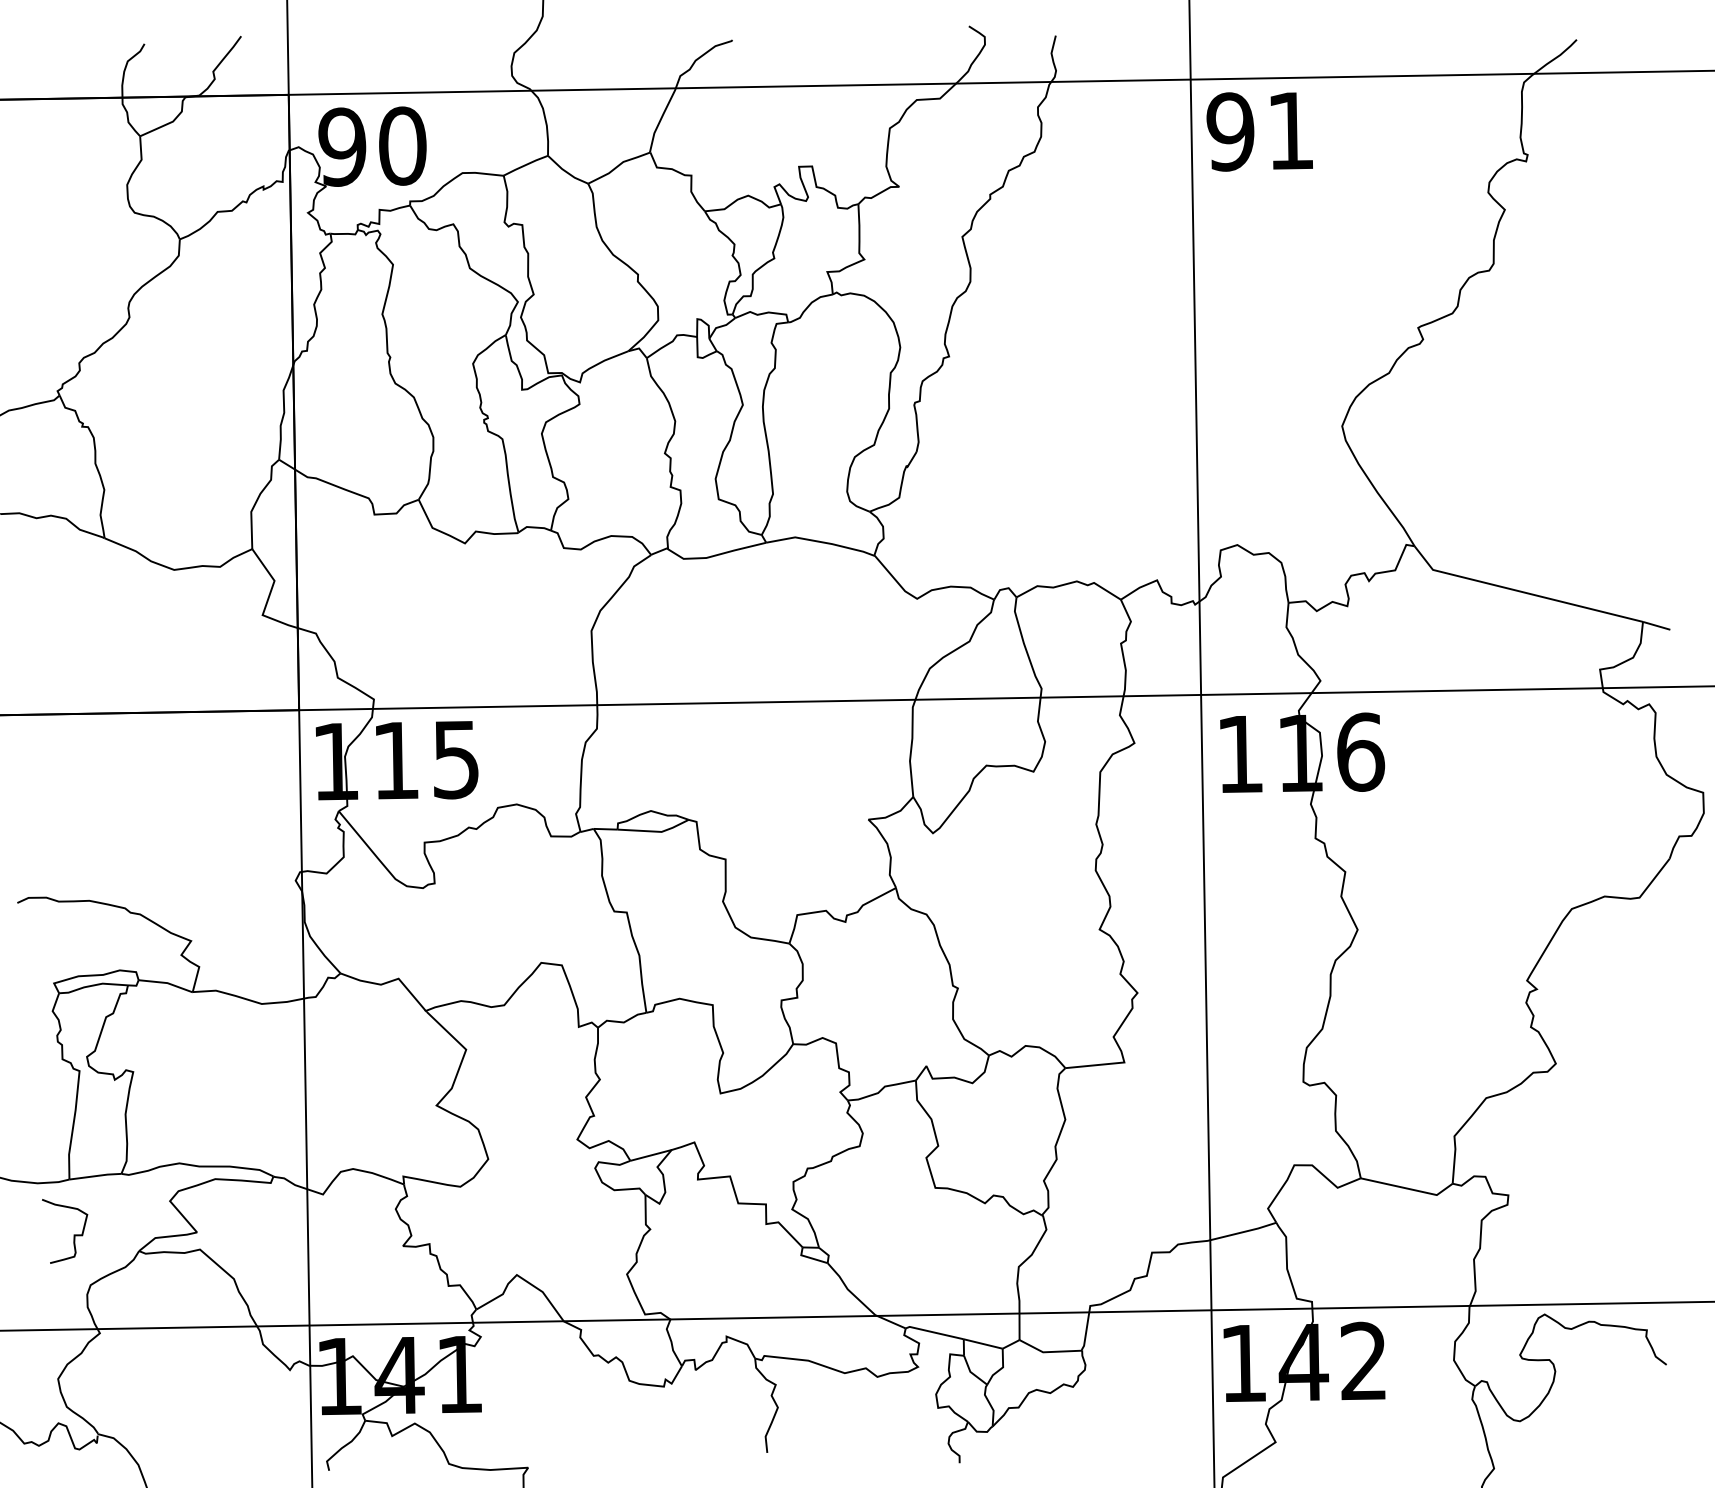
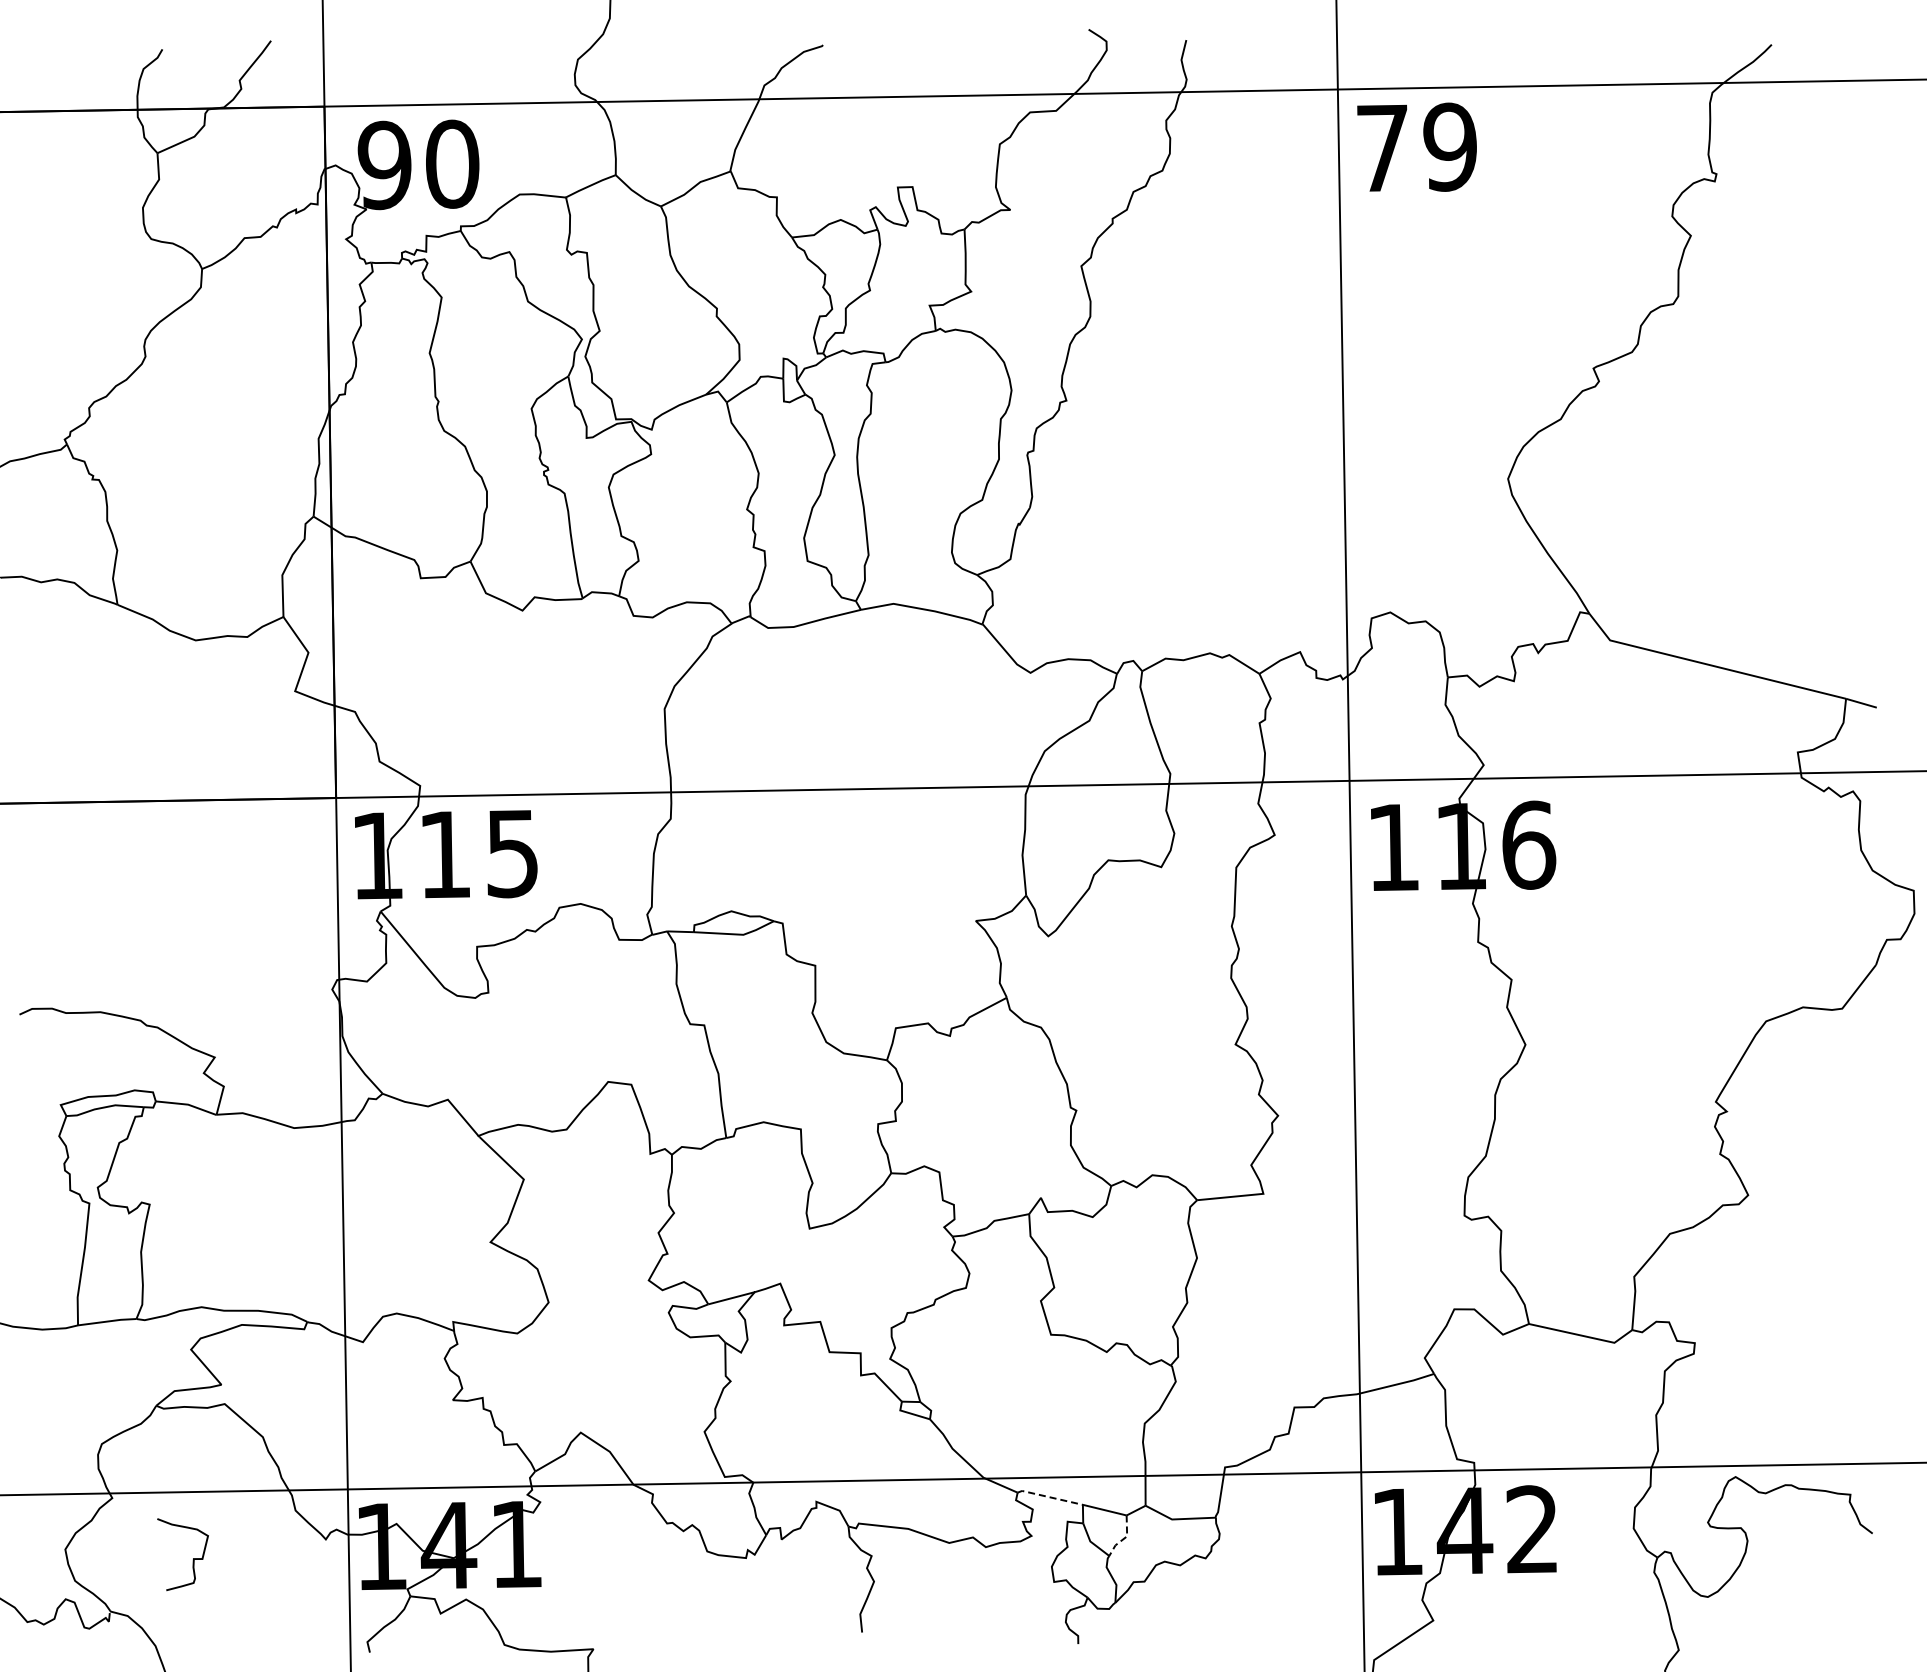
text: (1259, 131) -> (1415, 147), 91 -> 79
curve: (73, 1236) -> (192, 1560), moved
line: (934, 1332) -> (1050, 1497), solid -> dashed
line: (1000, 1369) -> (1124, 1538), solid -> dashed

